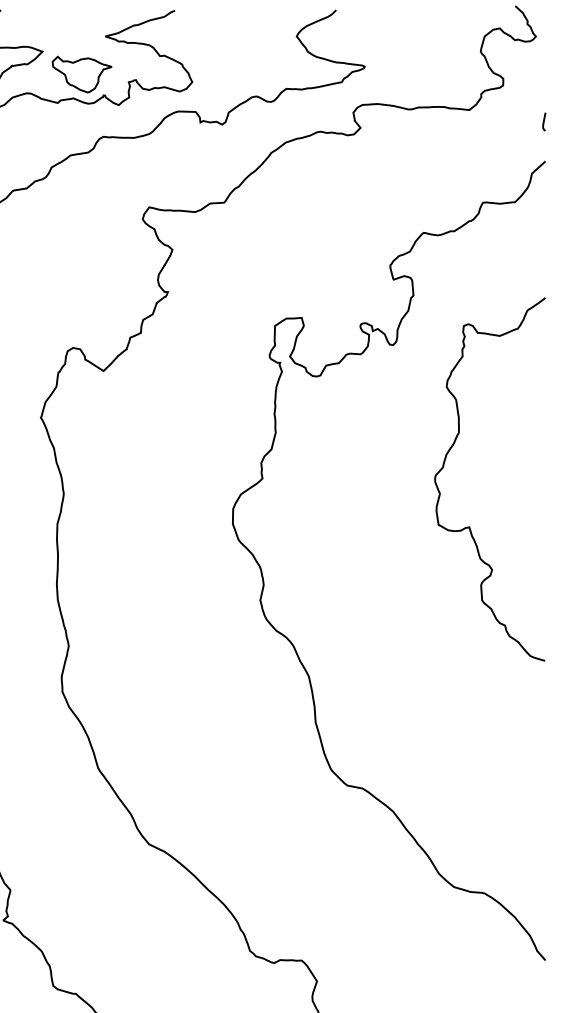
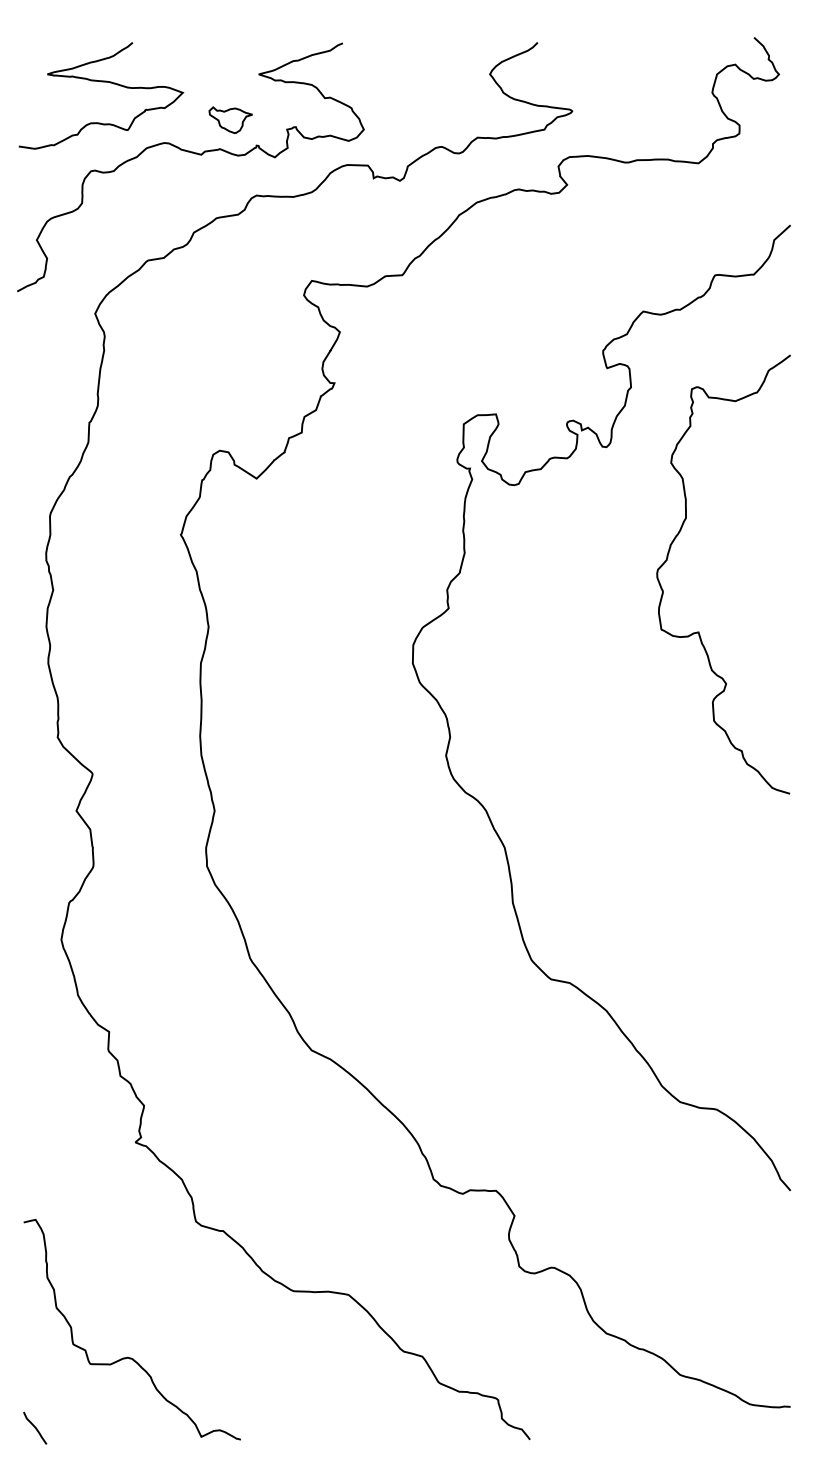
part: (81, 73) -> (230, 119), size x0.6
line: (543, 121) -> (788, 177), removed
curve: (444, 465) -> (668, 557), moved

